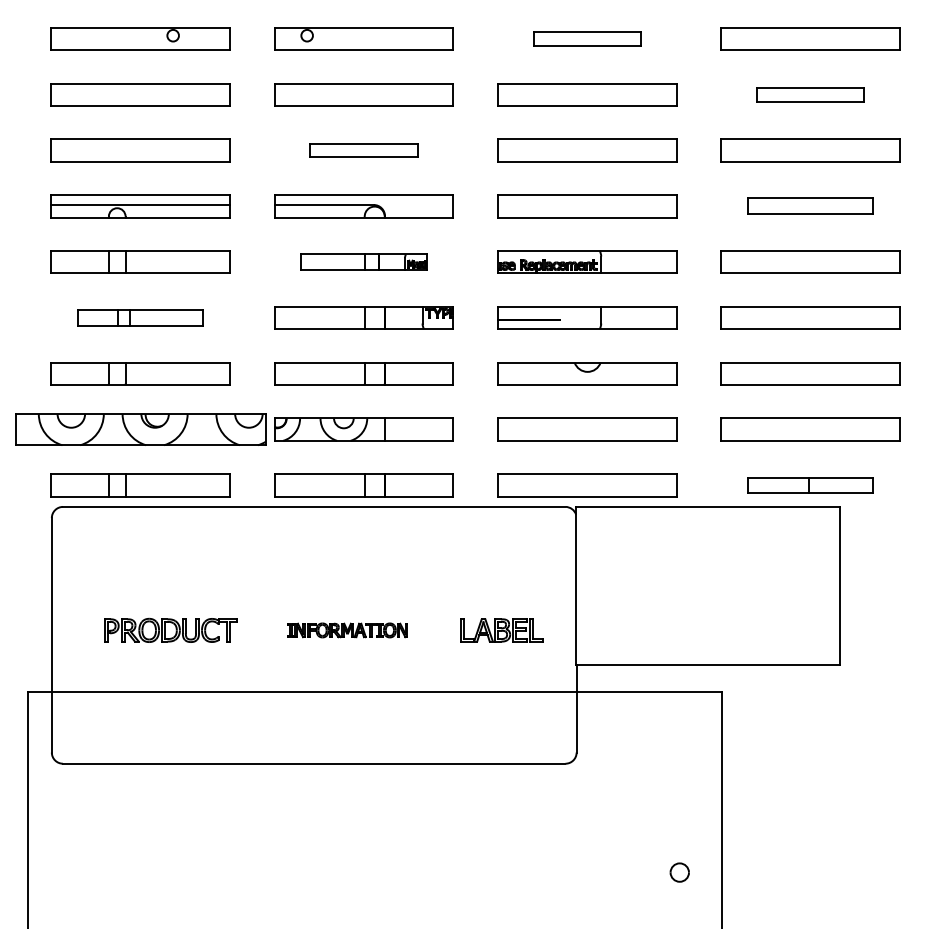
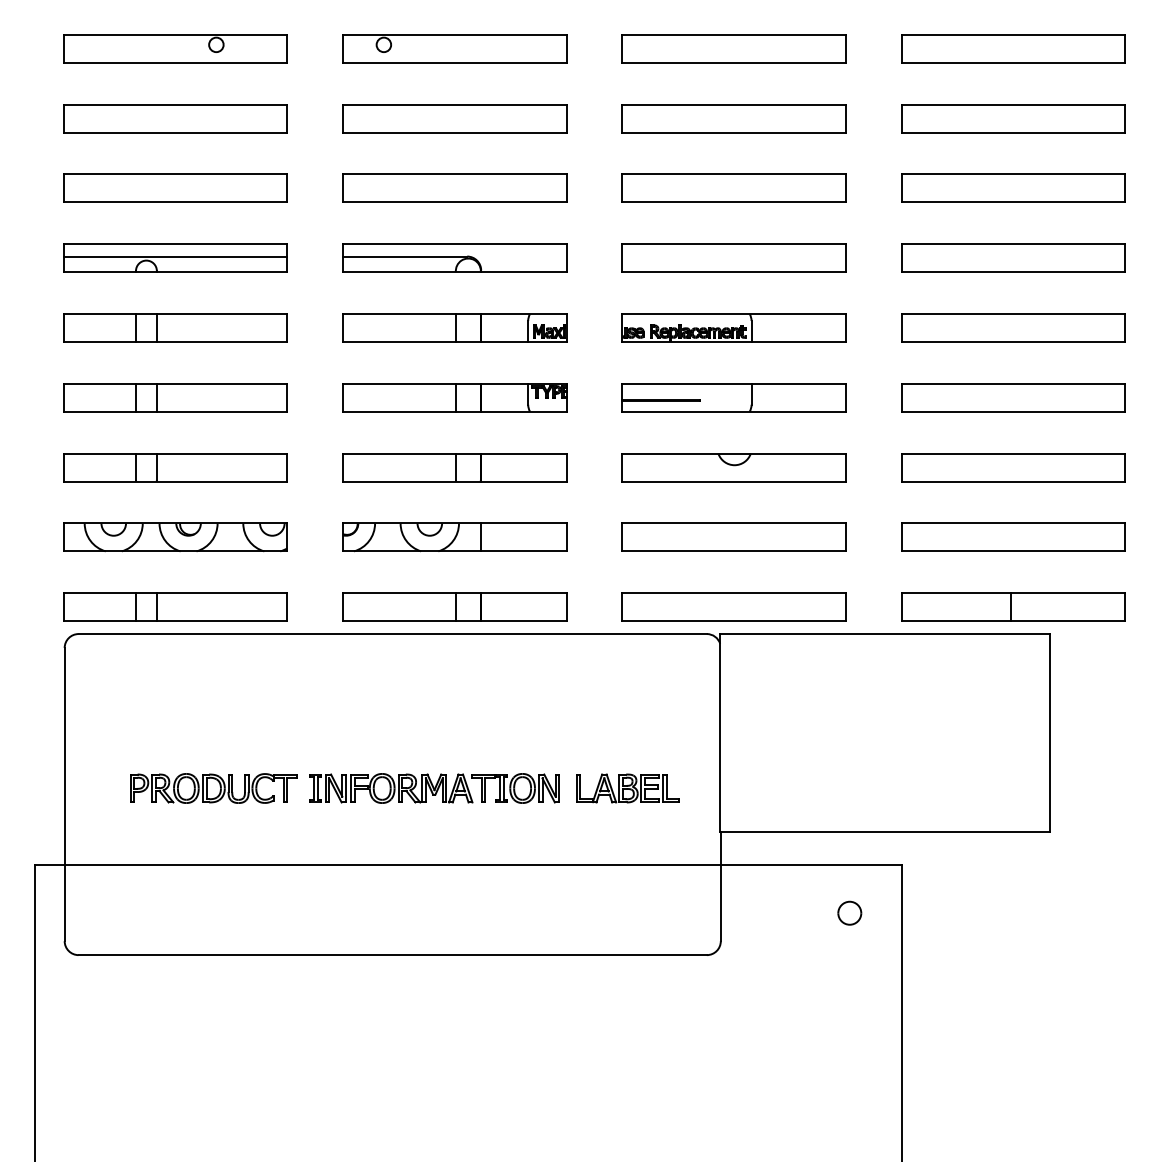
part: (586, 38) -> (733, 48), size x1.67
part: (810, 94) -> (1013, 118), size x1.67
part: (363, 149) -> (454, 187), size x1.67
part: (810, 205) -> (1013, 257), size x1.43
part: (363, 261) -> (454, 327), size x1.43
part: (140, 317) -> (175, 397), size x1.43
part: (140, 429) -> (175, 537), size x0.71
part: (810, 484) -> (1013, 606), size x1.43
part: (347, 630) -> (434, 788), size x1.67
part: (679, 871) -> (849, 912), moved

